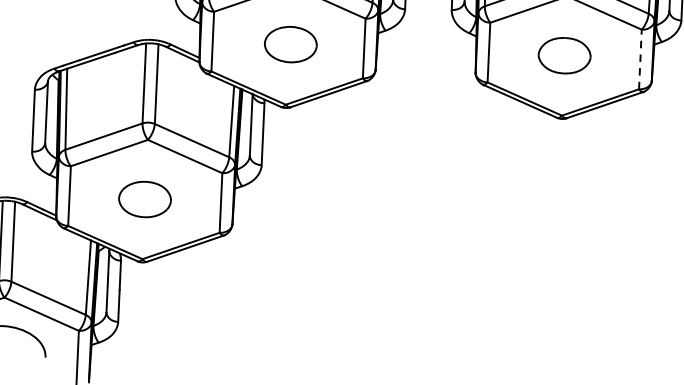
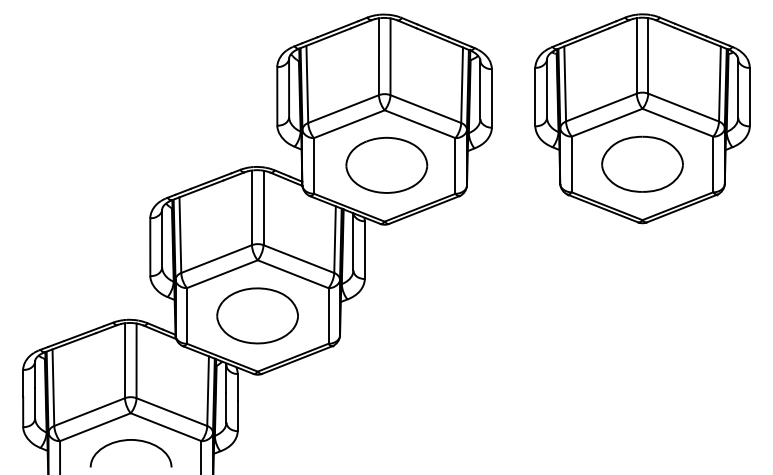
part: (290, 44) -> (386, 165), size x1.67
part: (564, 54) -> (642, 163), size x1.67
line: (640, 59) -> (713, 164), dashed -> solid
part: (144, 199) -> (257, 315), size x1.67

